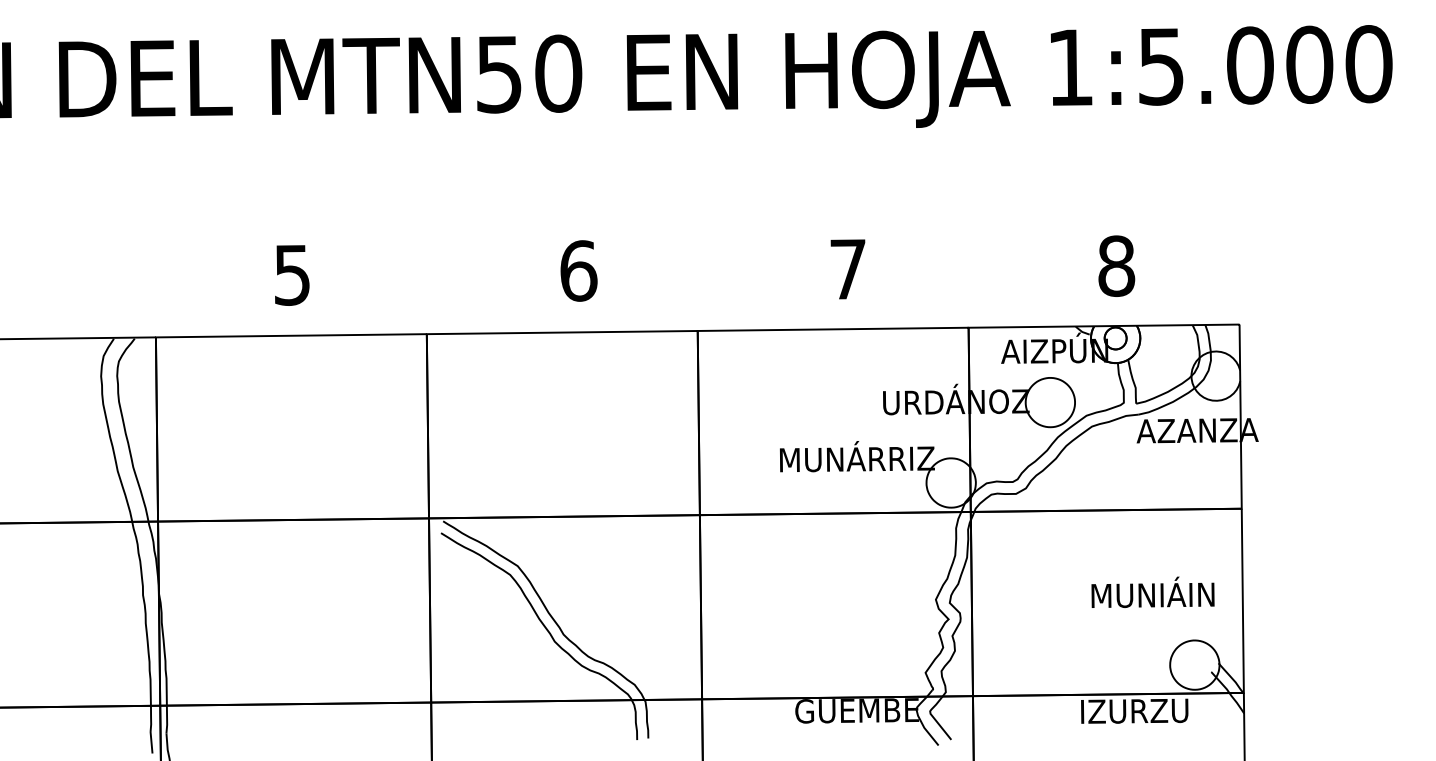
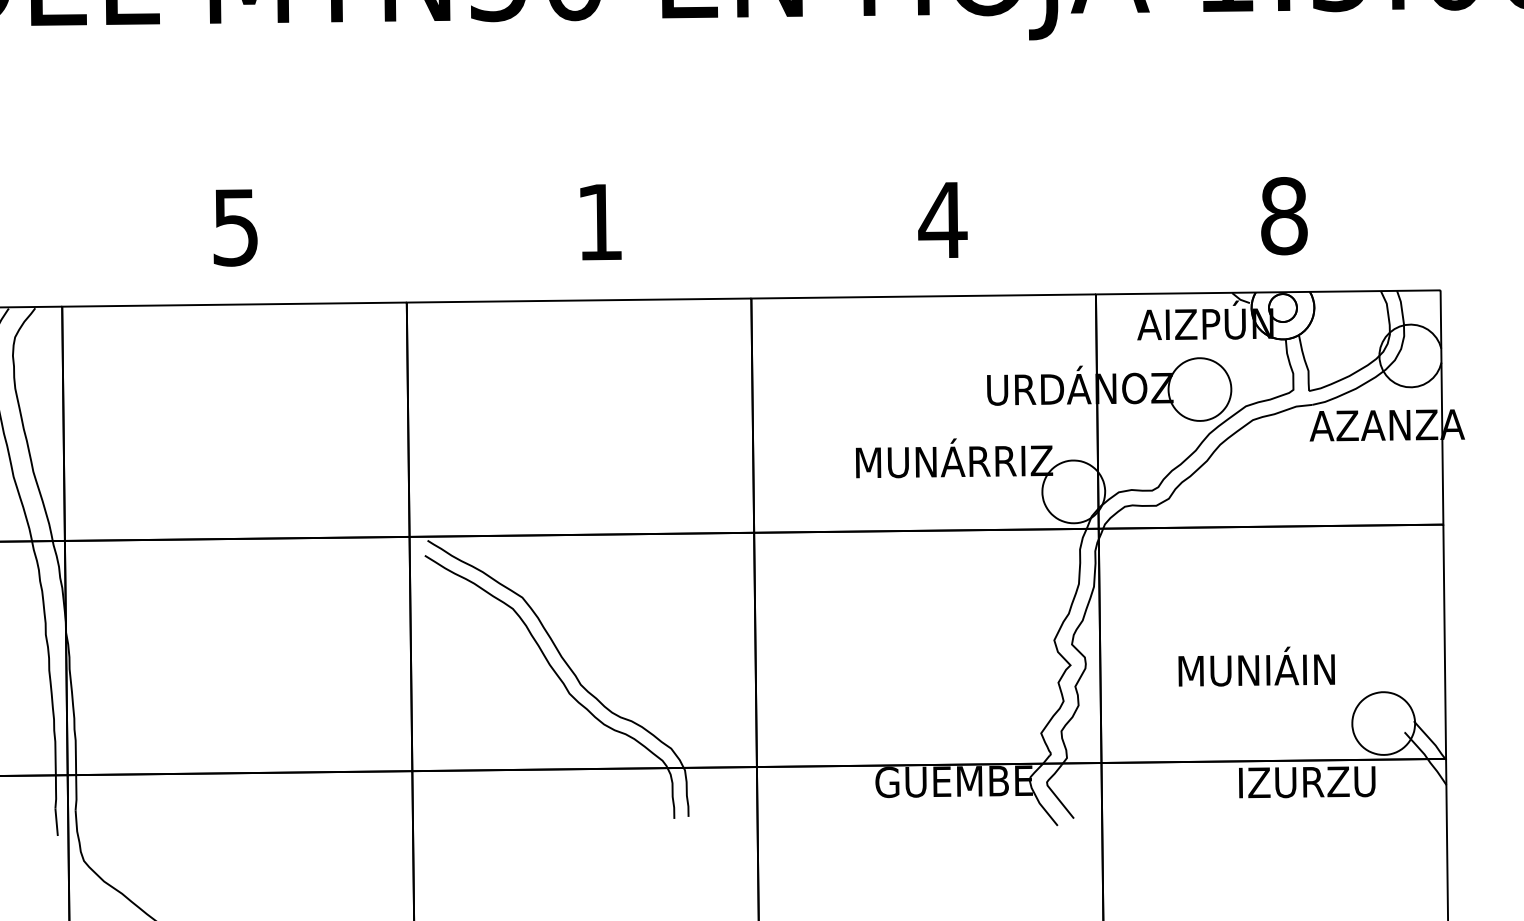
text: (847, 269) -> (941, 220), 7 -> 4
text: (578, 270) -> (599, 221), 6 -> 1
text: (1152, 591) -> (1256, 665), moved

